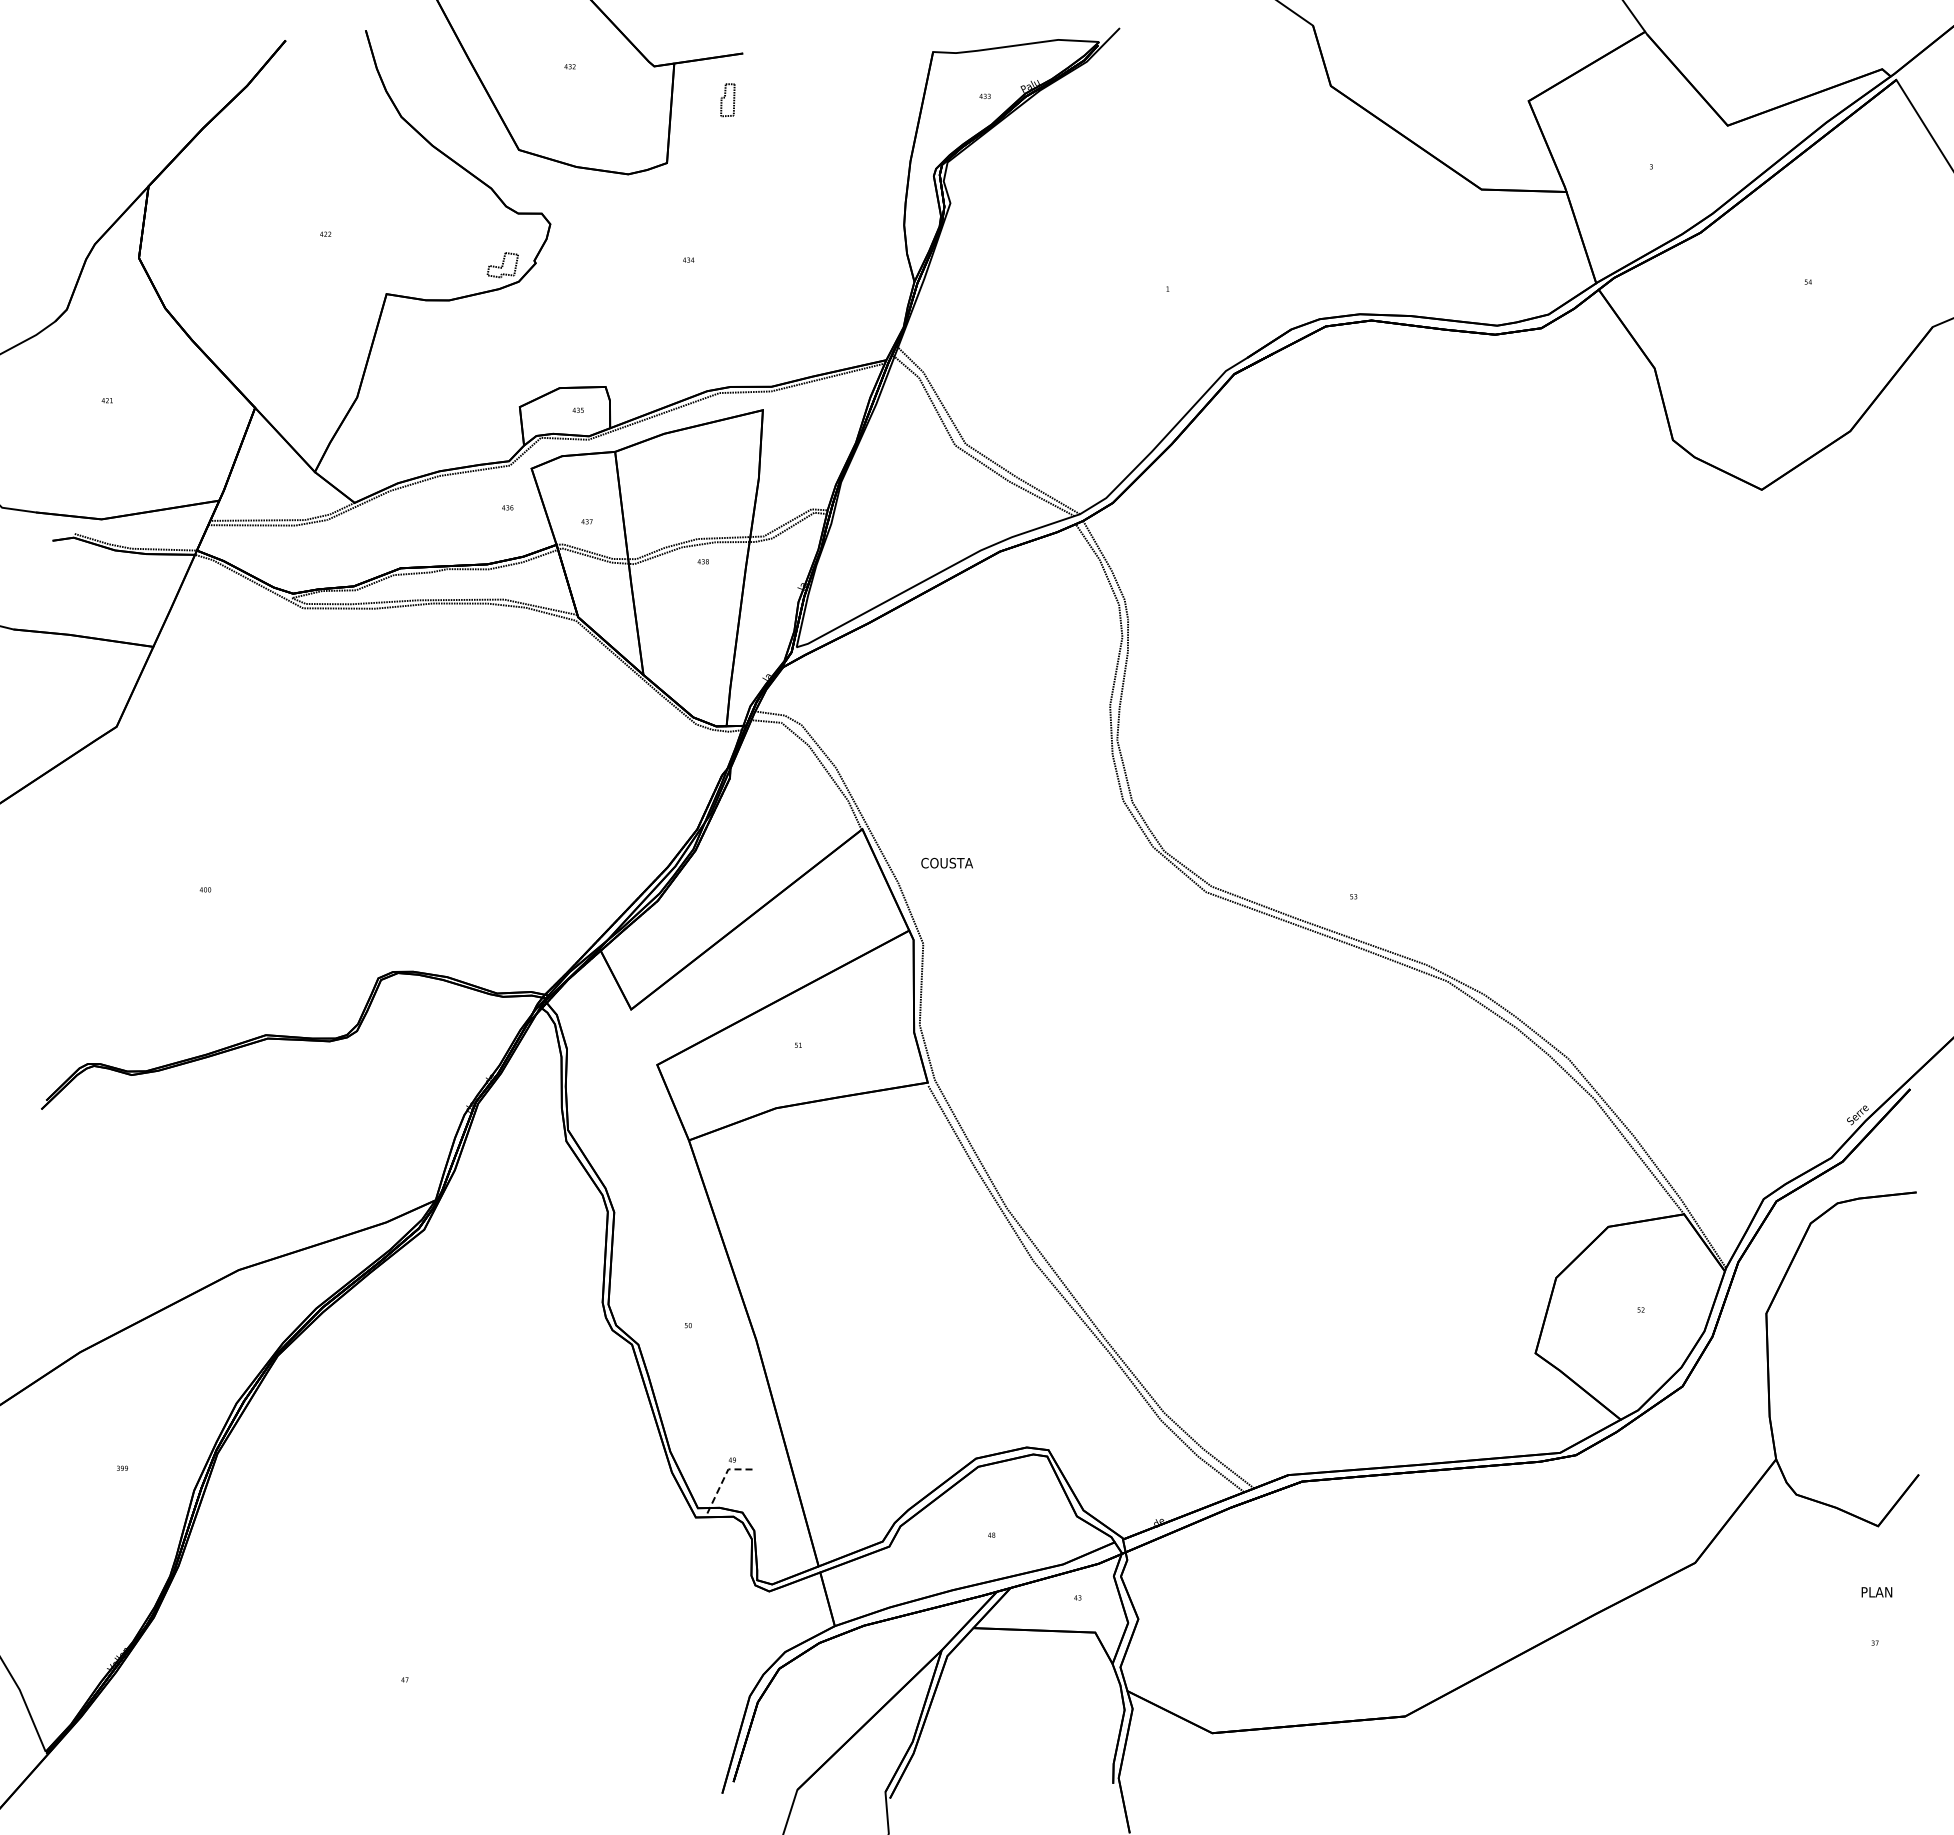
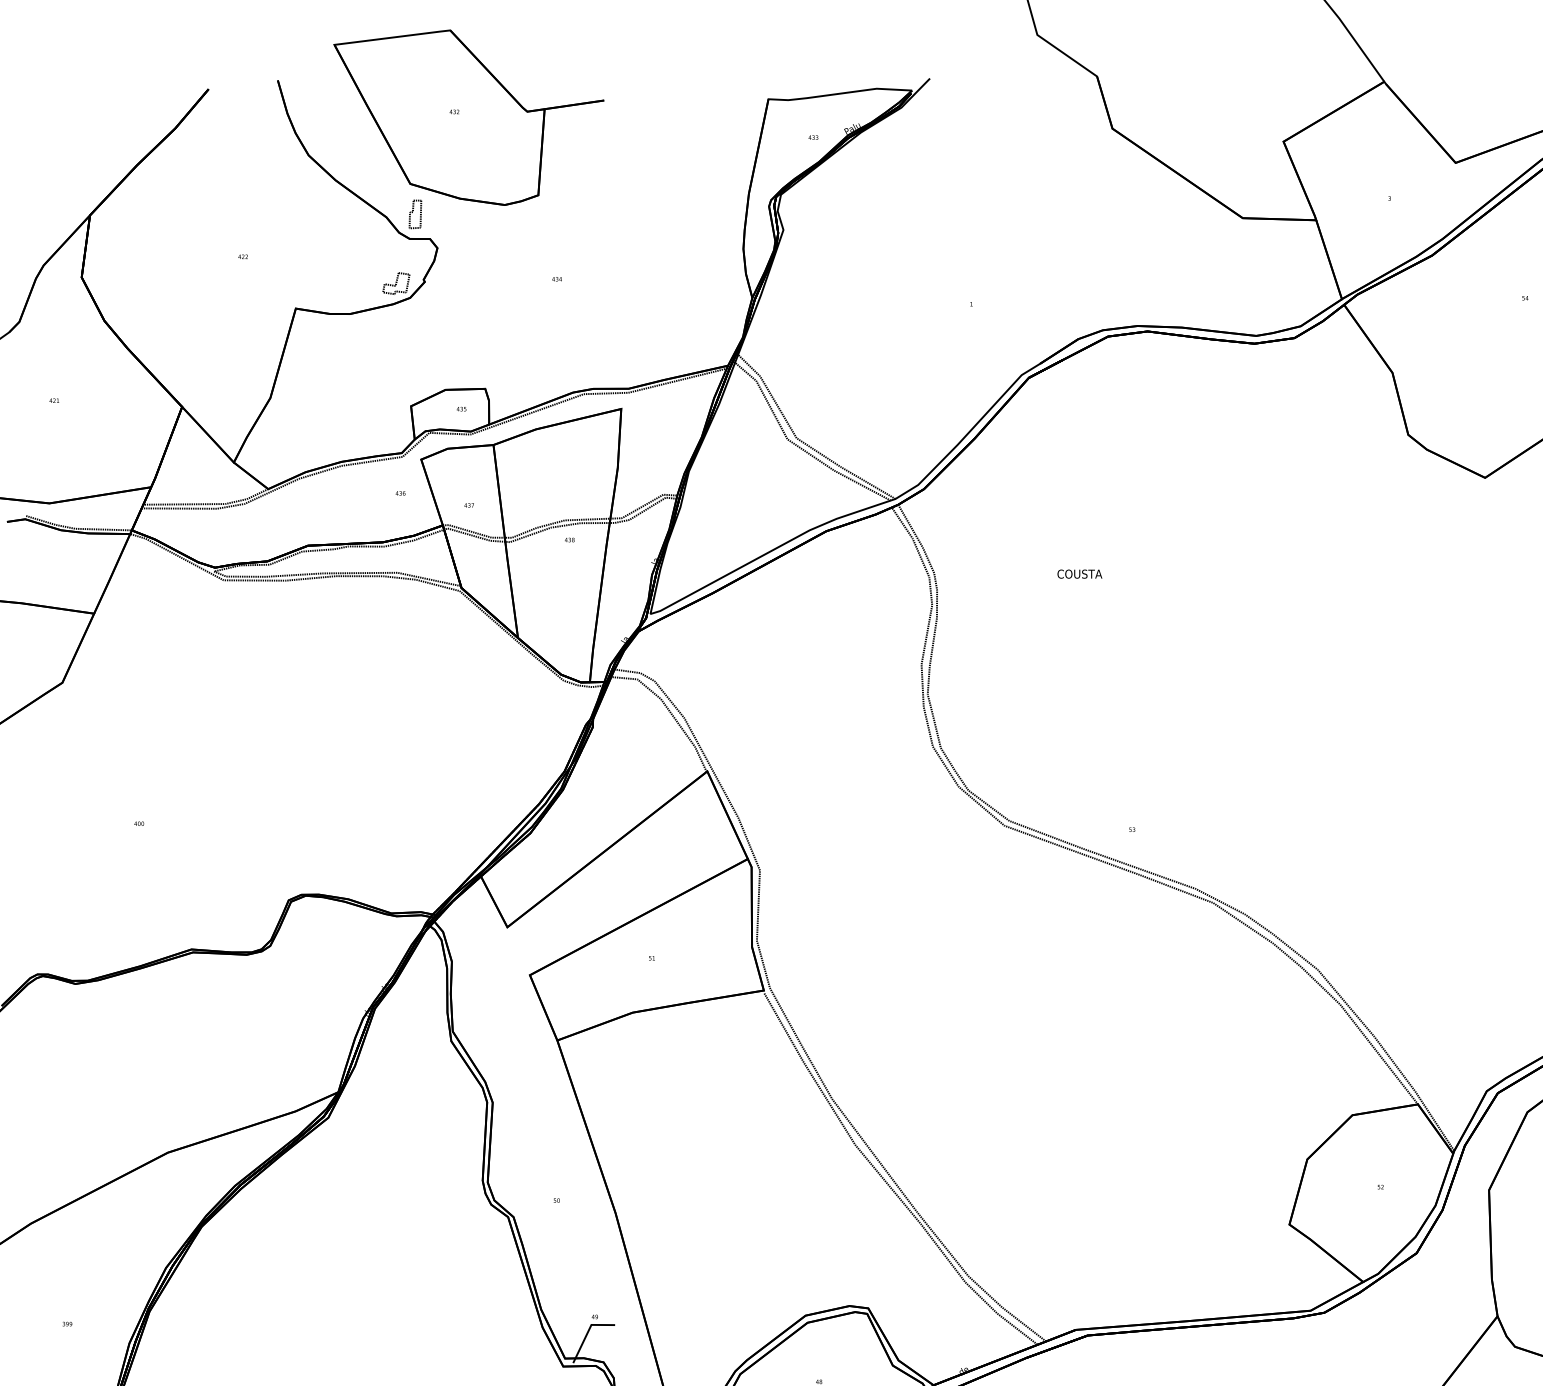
part: (727, 100) -> (415, 214), moved
text: (946, 862) -> (1079, 573), moved
line: (724, 1478) -> (588, 1332), dashed -> solid

